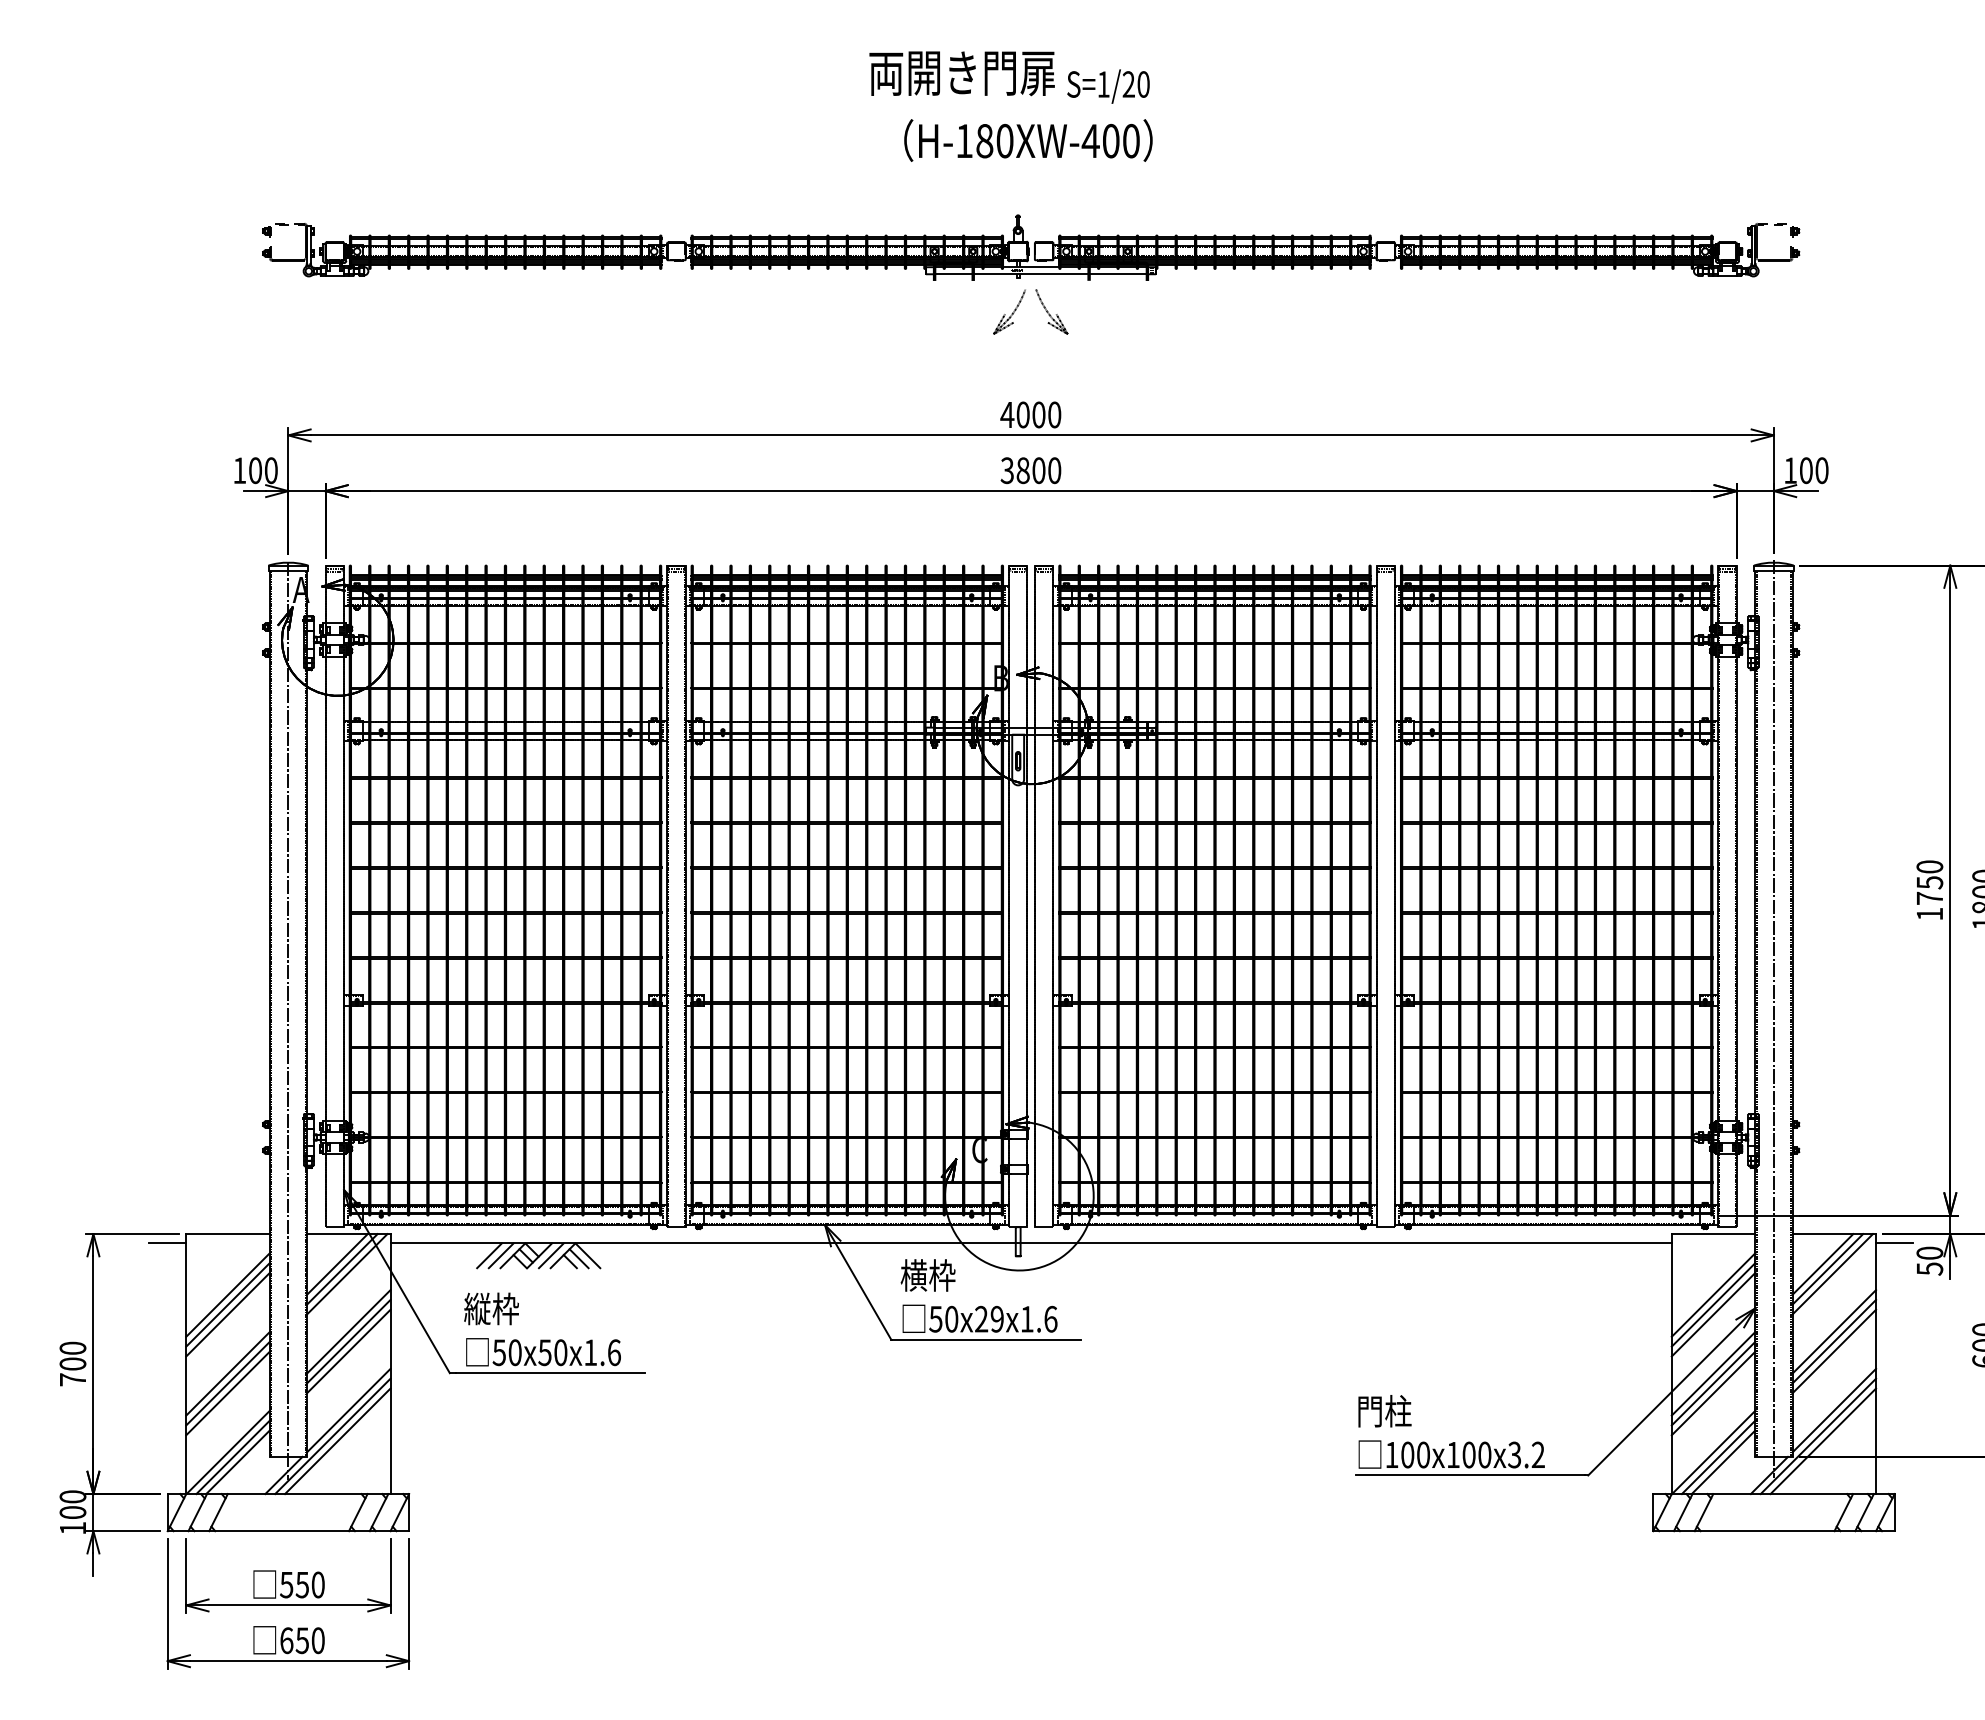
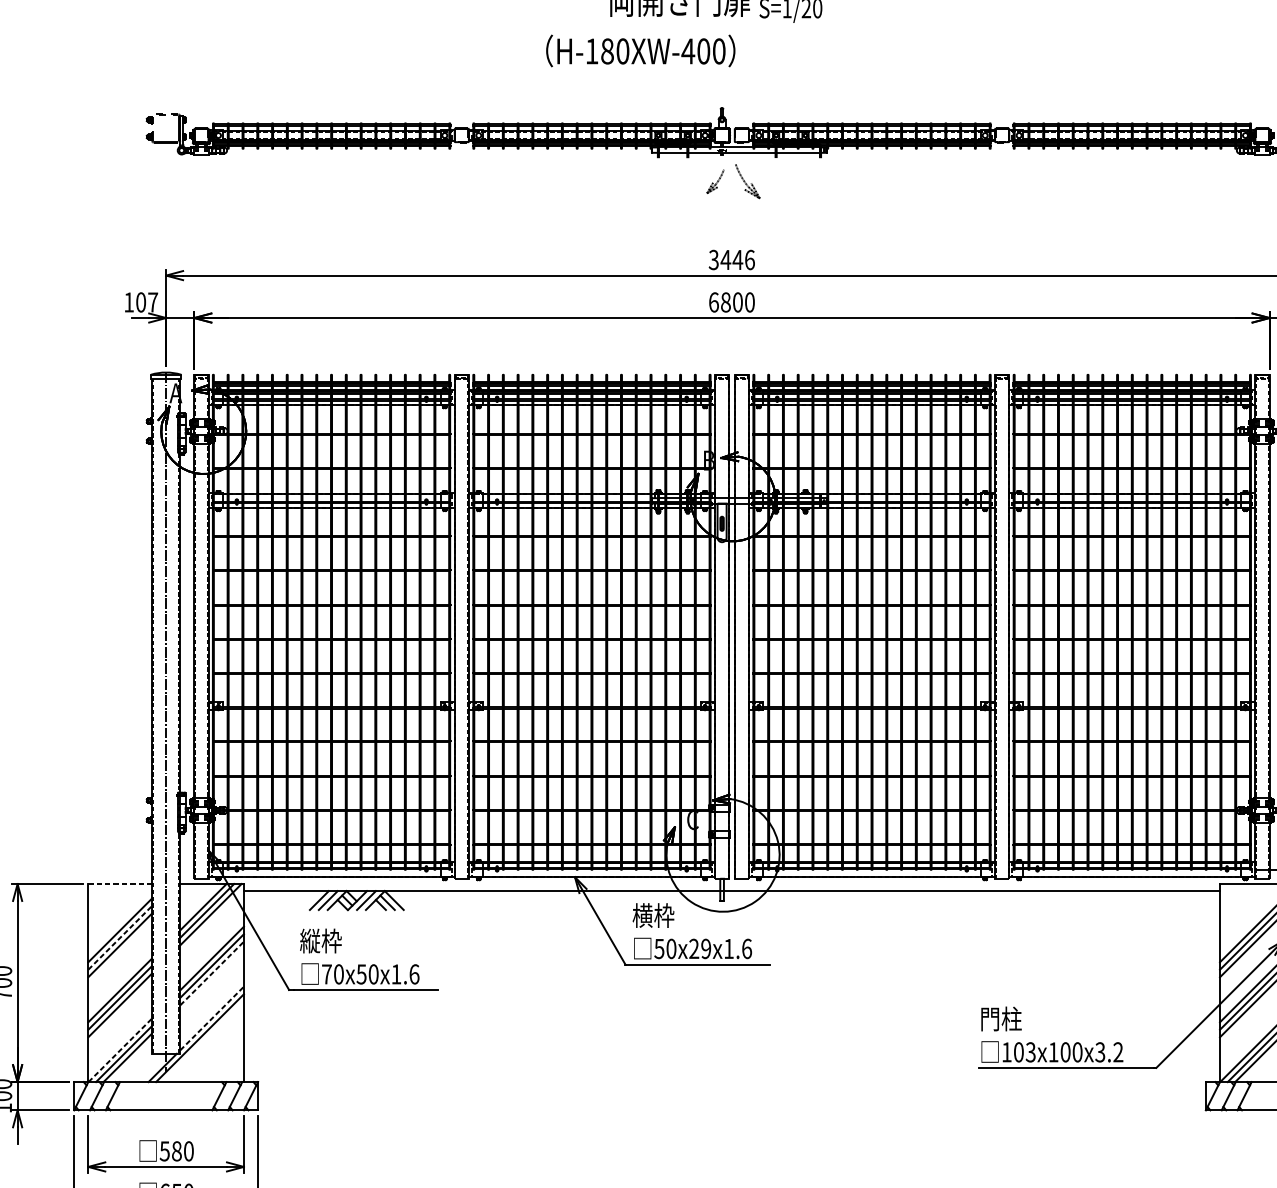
text: (1028, 140) -> (640, 50), moved
part: (1009, 311) -> (715, 181), size x0.7
text: (1030, 414) -> (731, 259), 4000 -> 3446
text: (270, 470) -> (152, 302), 100 -> 107
text: (1007, 470) -> (713, 302), 3800 -> 6800
line: (228, 1234) -> (120, 884), solid -> dashed
line: (167, 1243) -> (74, 891), removed
line: (228, 1304) -> (120, 937), solid -> dashed
line: (349, 1351) -> (212, 973), solid -> dashed
text: (498, 1352) -> (326, 974), 50x50x1.6 -> 70x50x1.6
line: (349, 1410) -> (212, 1018), solid -> dashed
line: (337, 1441) -> (203, 1042), removed
line: (228, 1452) -> (120, 1050), solid -> dashed
text: (1422, 1454) -> (1030, 1051), 100x100x3.2 -> 103x100x3.2
text: (302, 1584) -> (176, 1150), 550 -> 580

